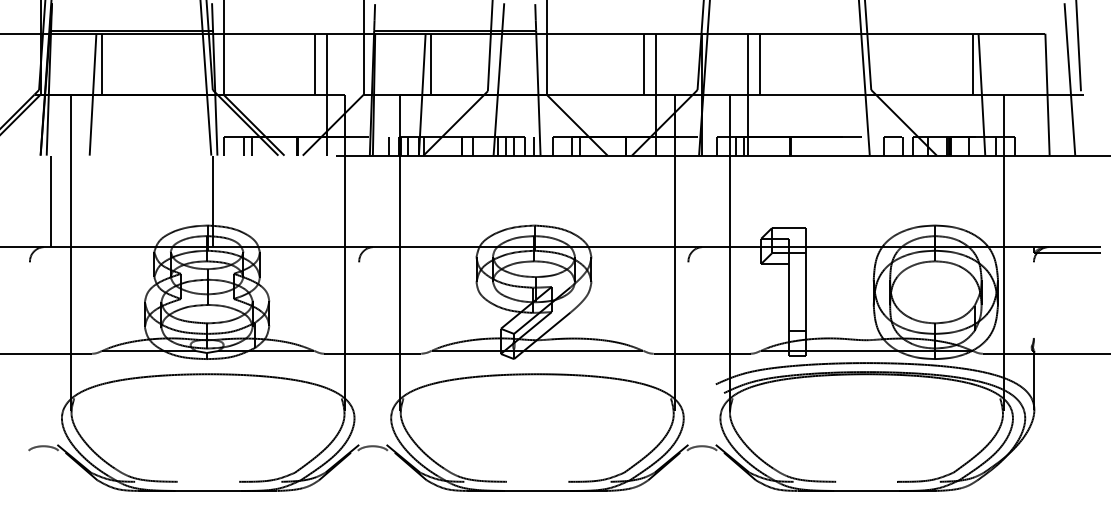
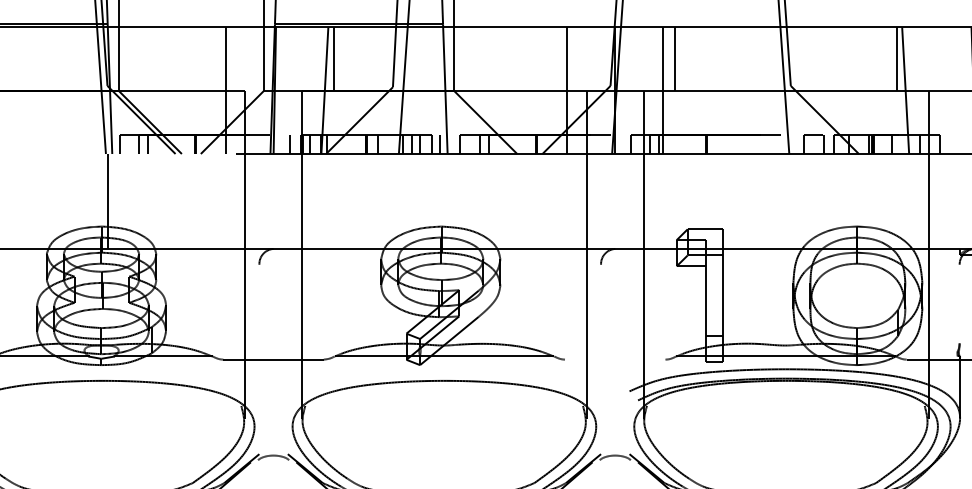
line: (314, 63) -> (213, 58), removed
line: (644, 63) -> (555, 58), removed
line: (701, 353) -> (614, 359), removed

